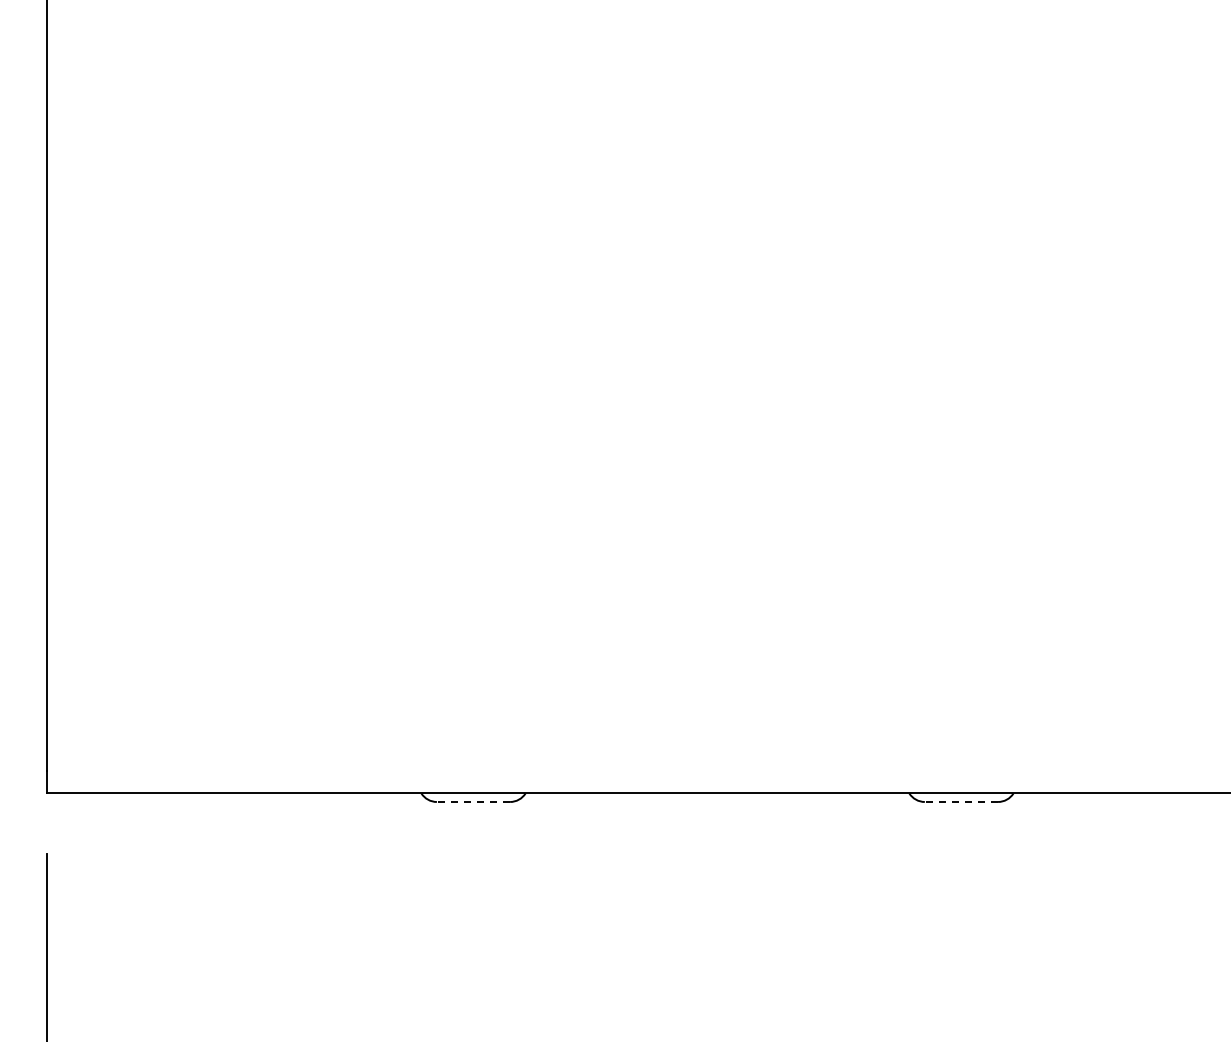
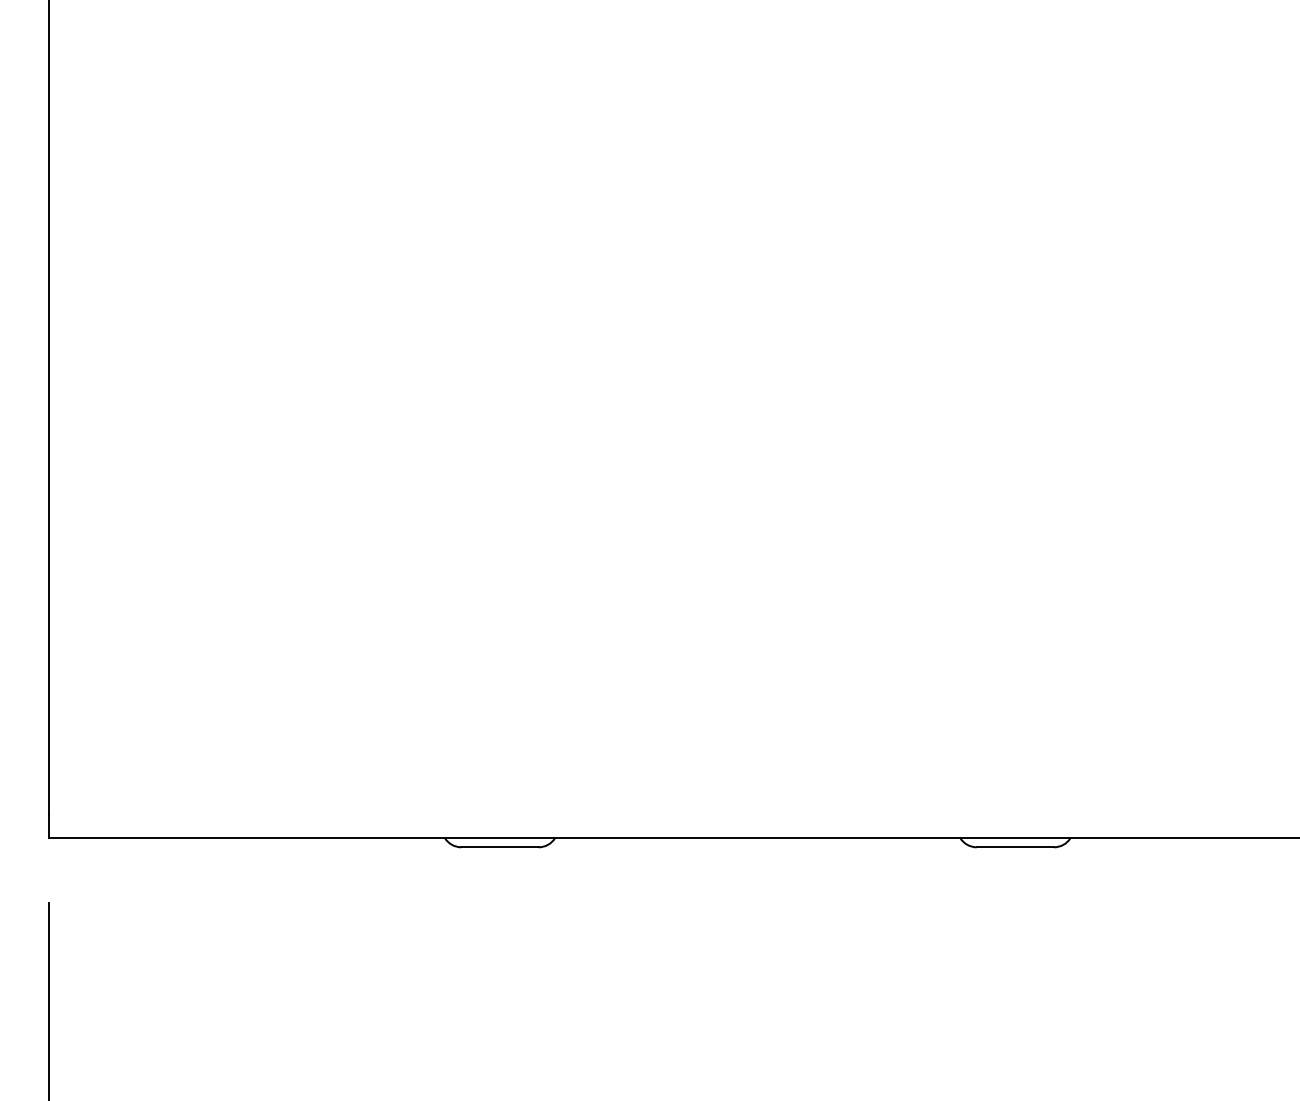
line: (473, 801) -> (500, 846), dashed -> solid
line: (961, 801) -> (1015, 846), dashed -> solid

